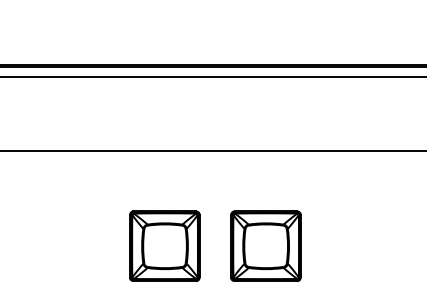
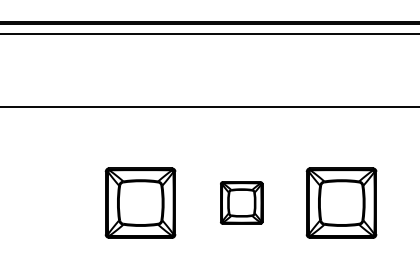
part: (265, 245) -> (241, 202), size x0.6
part: (365, 245) -> (341, 202), added

